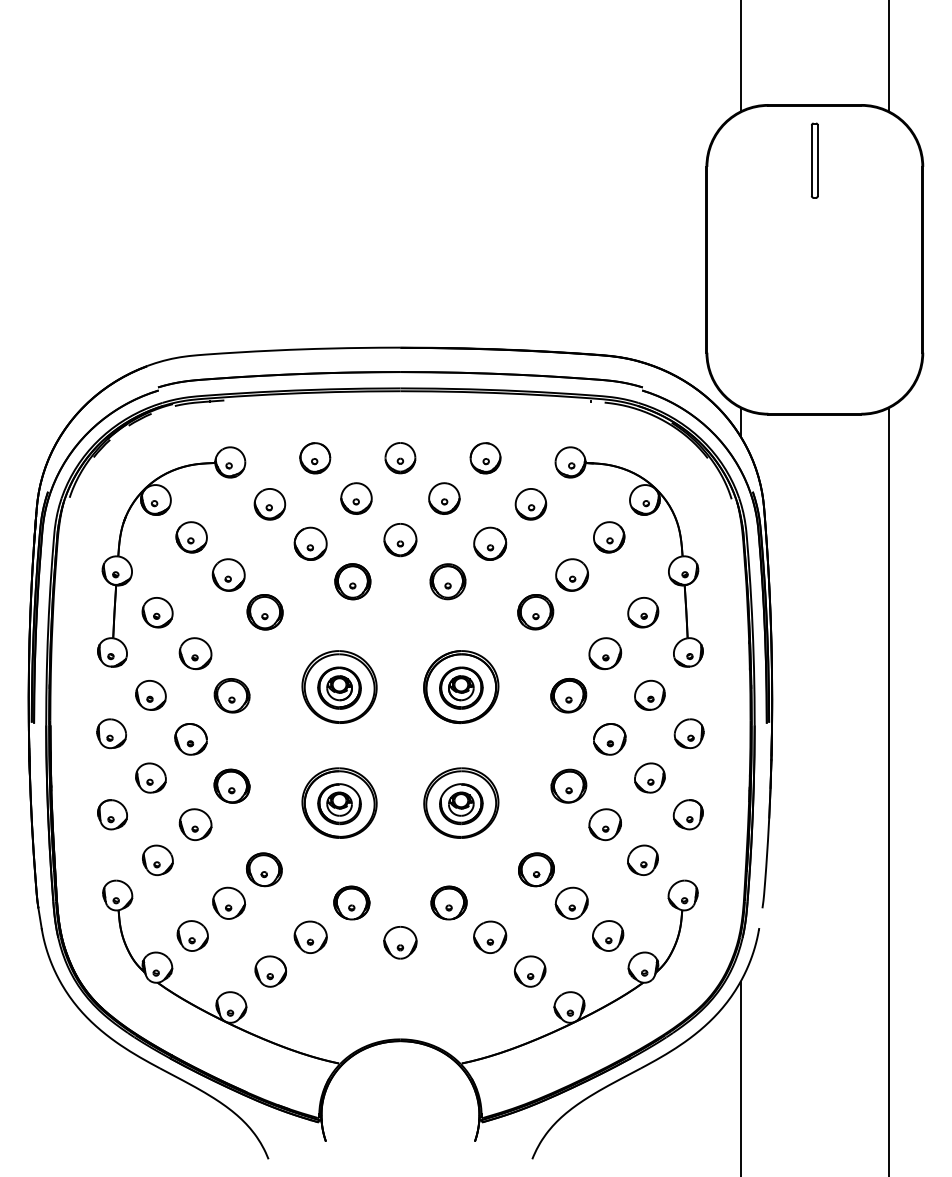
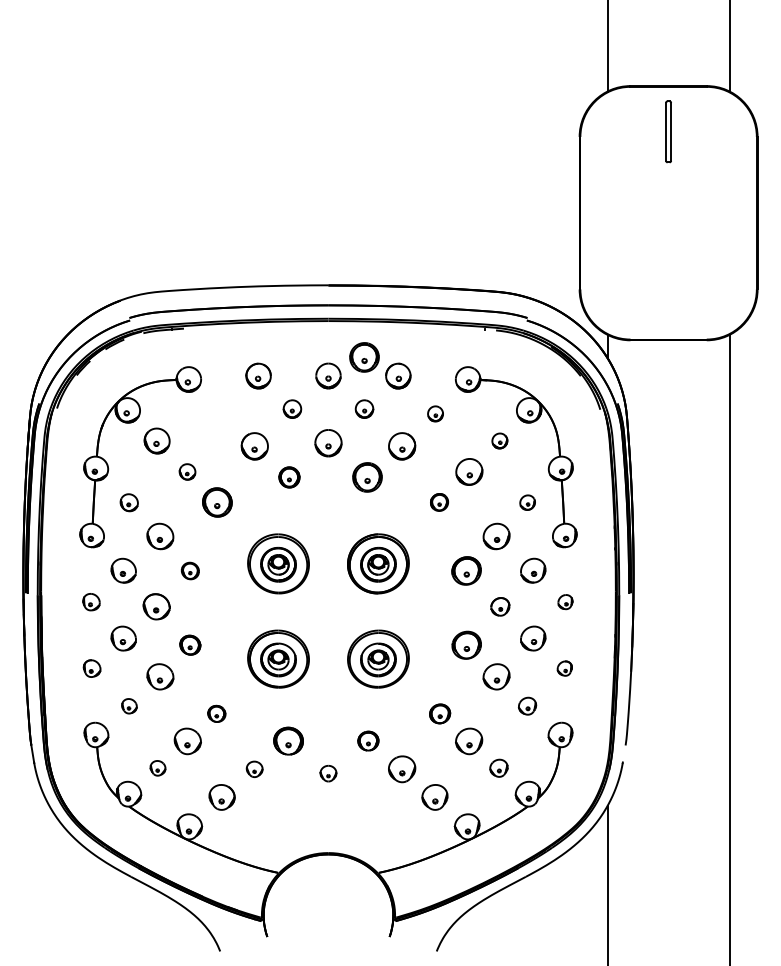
part: (444, 435) -> (364, 357), added
part: (356, 497) -> (292, 408), size x0.7
part: (444, 497) -> (364, 408), size x0.7
part: (270, 503) -> (221, 413), removed
part: (530, 503) -> (435, 413), size x0.6
part: (608, 536) -> (499, 440), size x0.6
part: (228, 574) -> (187, 471), size x0.6
part: (352, 581) -> (289, 477), size x0.7
part: (157, 612) -> (129, 502), size x0.7
part: (535, 612) -> (439, 502), size x0.6
part: (642, 612) -> (527, 502), size x0.6
part: (232, 695) -> (190, 570), size x0.6
part: (111, 732) -> (91, 601), size x0.7
part: (689, 732) -> (565, 601), size x0.6
part: (610, 738) -> (500, 606), size x0.7
part: (232, 785) -> (190, 644), size x0.7
part: (111, 814) -> (91, 668), size x0.7
part: (688, 814) -> (564, 668), size x0.6
part: (157, 860) -> (129, 706), size x0.6
part: (642, 860) -> (527, 706), size x0.7
part: (263, 869) -> (216, 713), size x0.6
part: (535, 869) -> (439, 713), size x0.7
part: (449, 902) -> (368, 740), size x0.7
part: (192, 936) -> (157, 768), size x0.6
part: (607, 936) -> (498, 768), size x0.7
part: (310, 937) -> (254, 769), size x0.6
part: (400, 942) -> (328, 773), size x0.6

